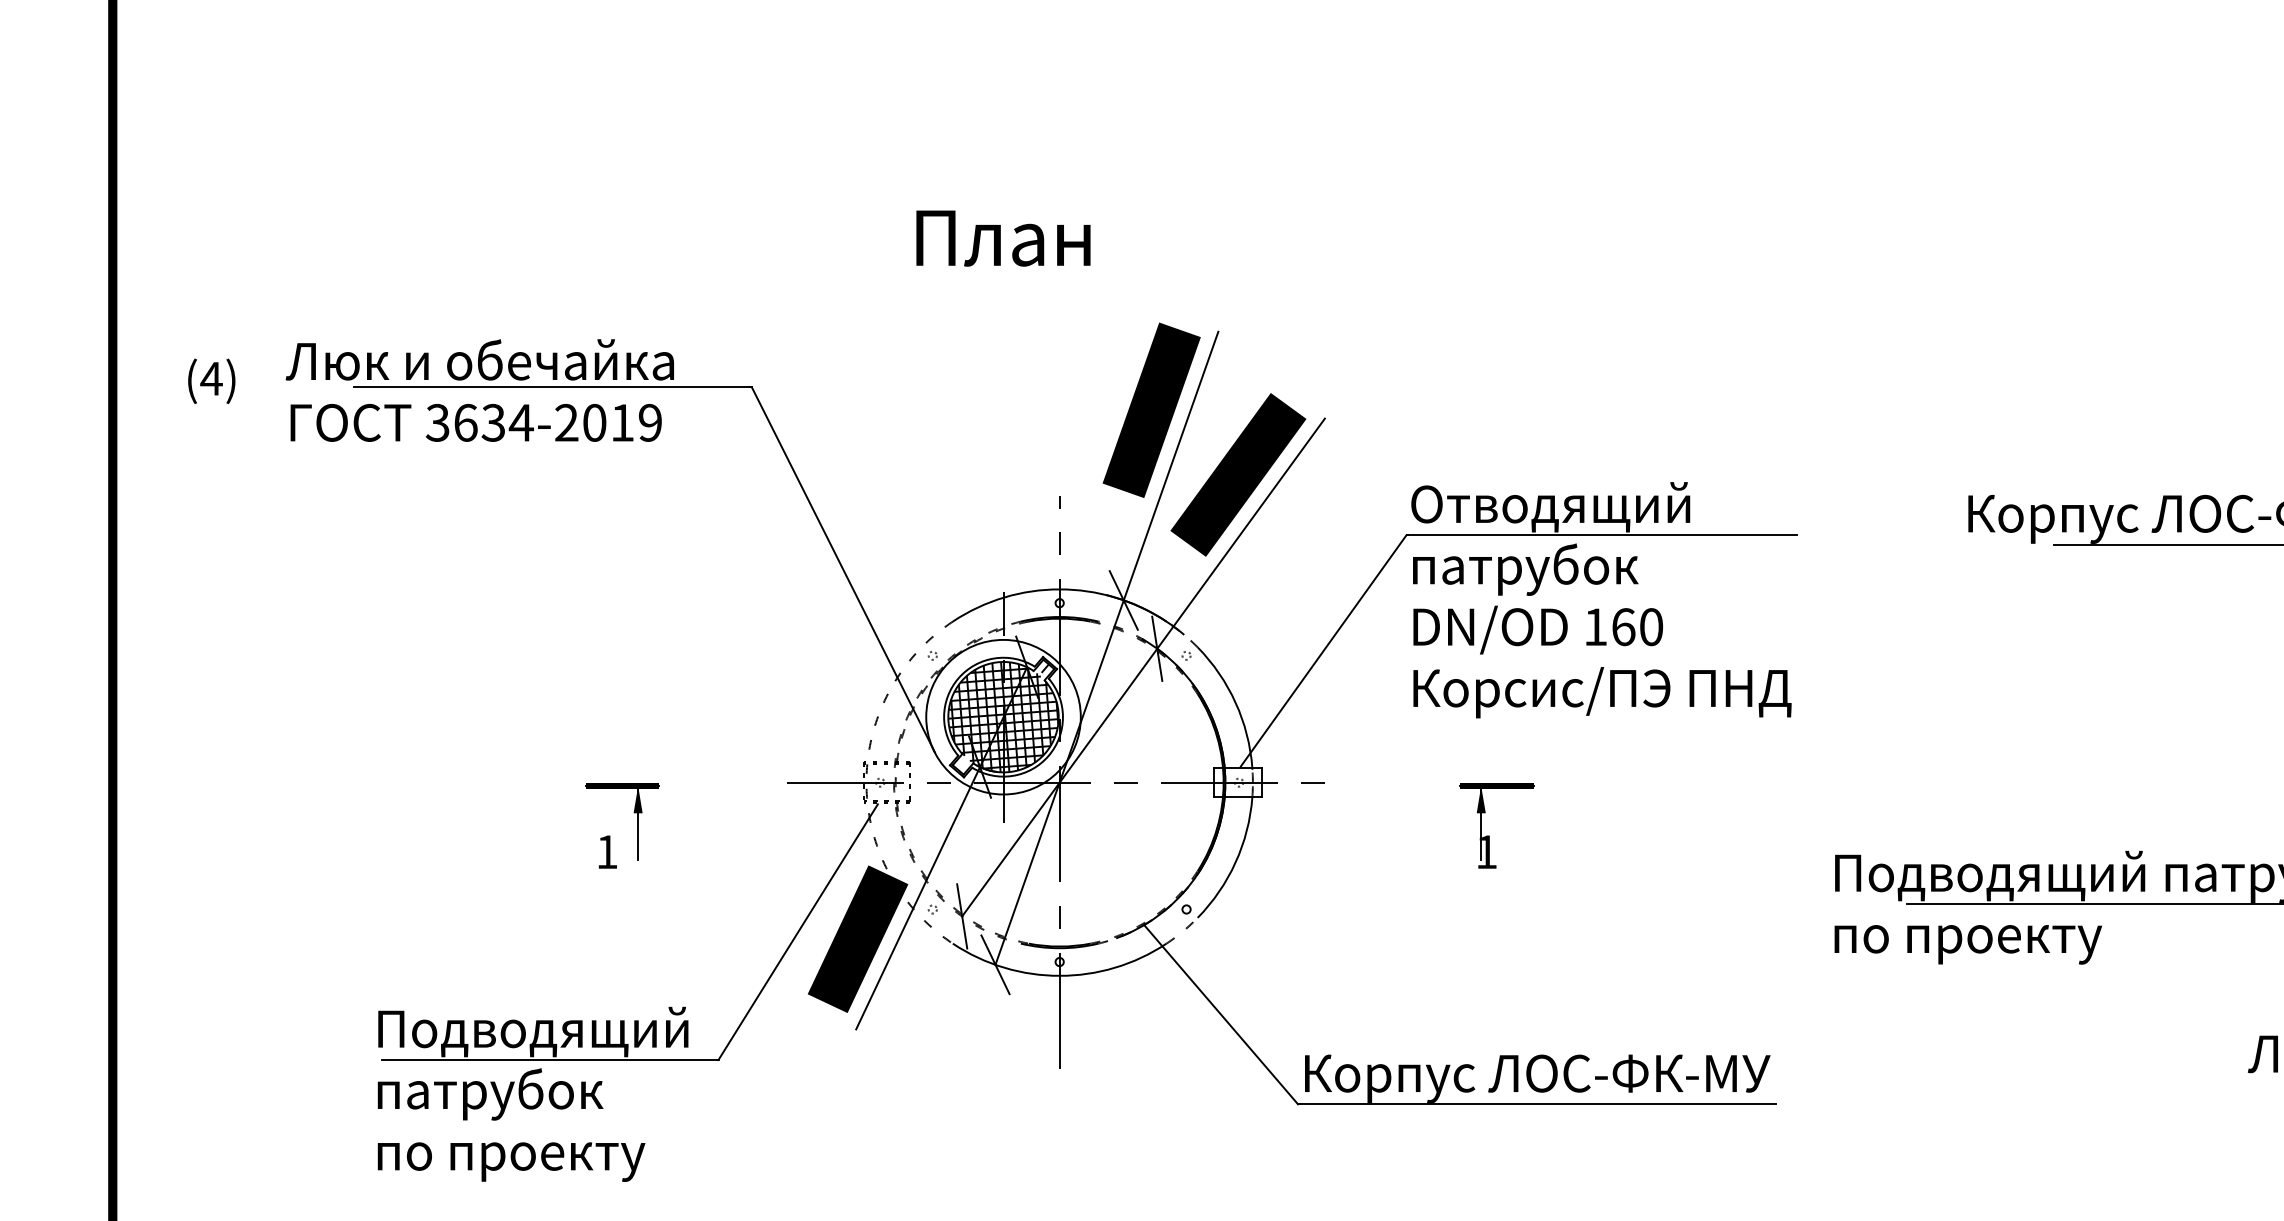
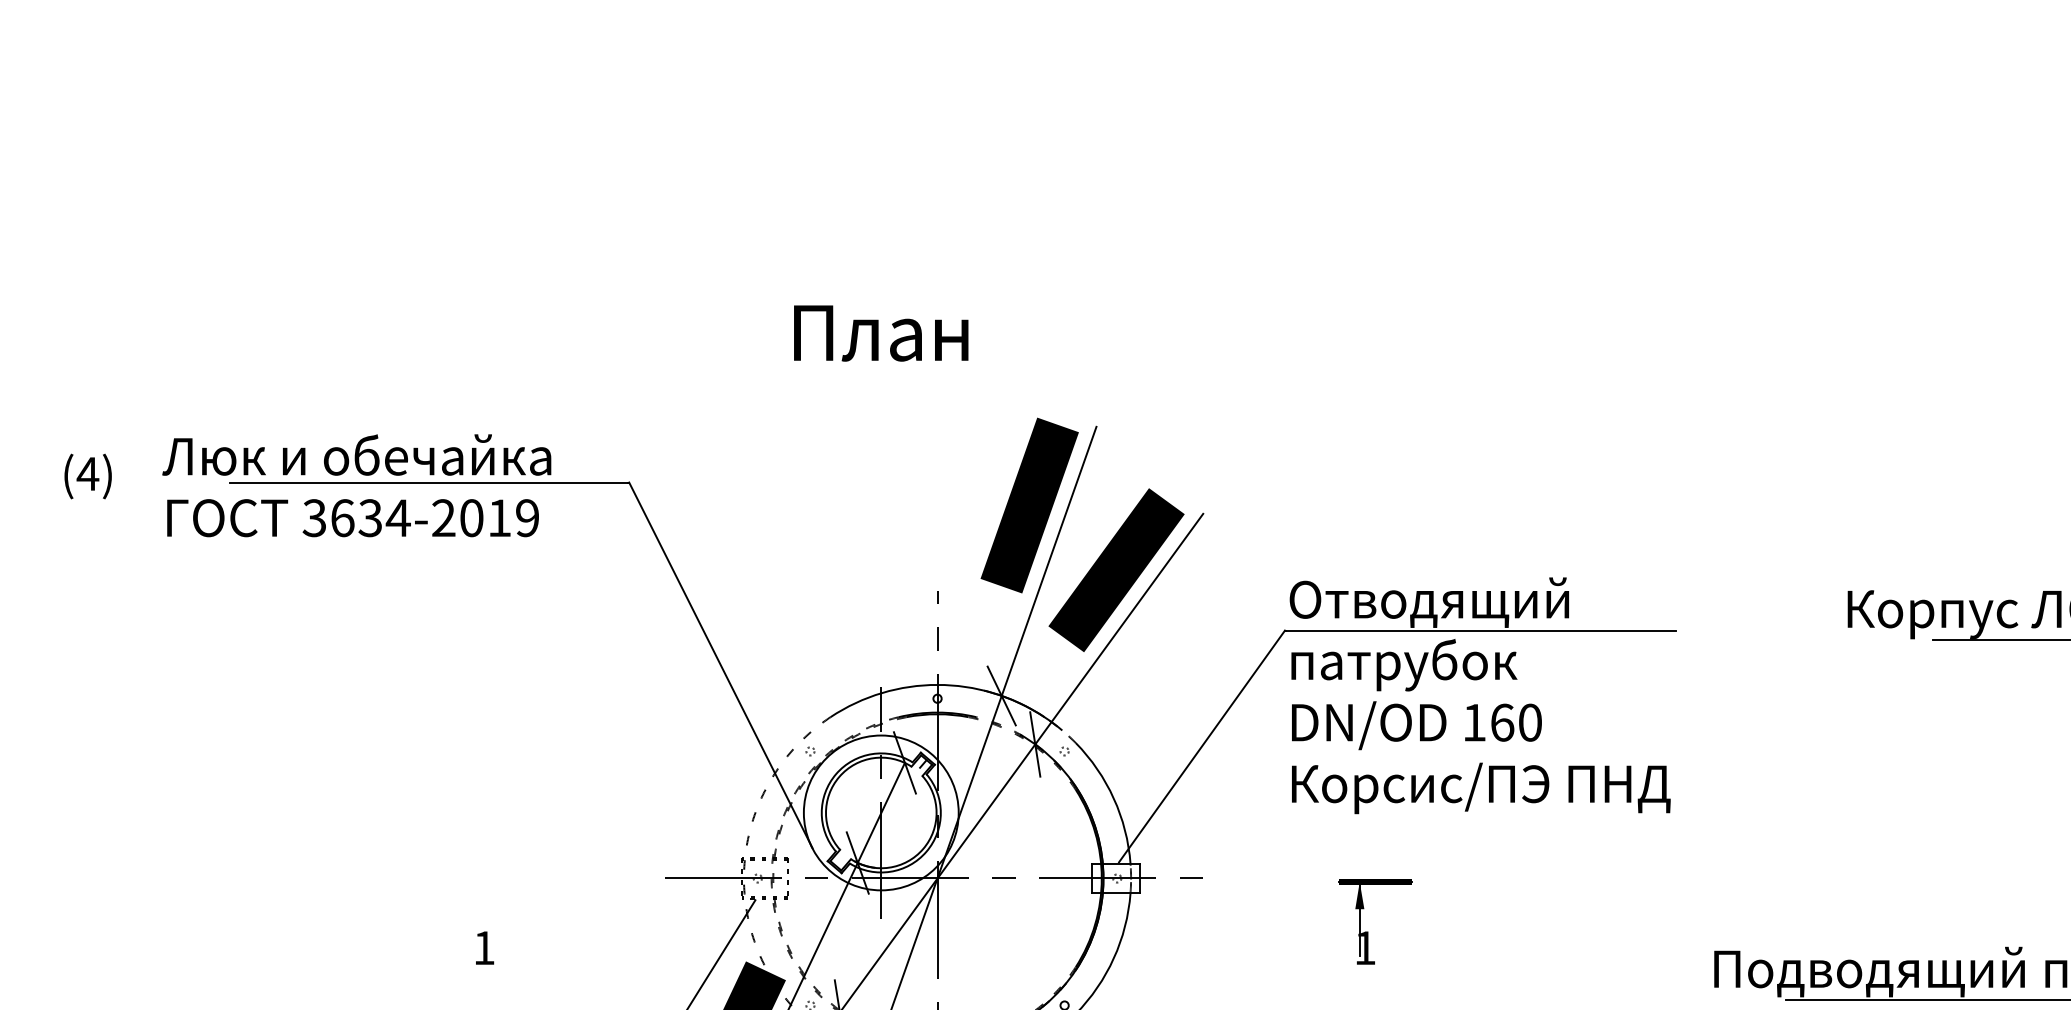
hatch: (1003, 717) -> (881, 813), removed
part: (633, 812) -> (510, 908), removed

